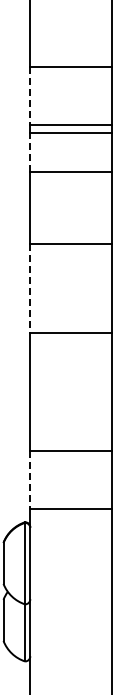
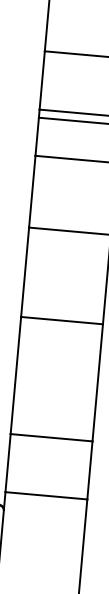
line: (30, 96) -> (42, 81), dashed -> solid
line: (30, 151) -> (37, 135), dashed -> solid
line: (30, 288) -> (25, 272), dashed -> solid
line: (30, 480) -> (8, 463), dashed -> solid

